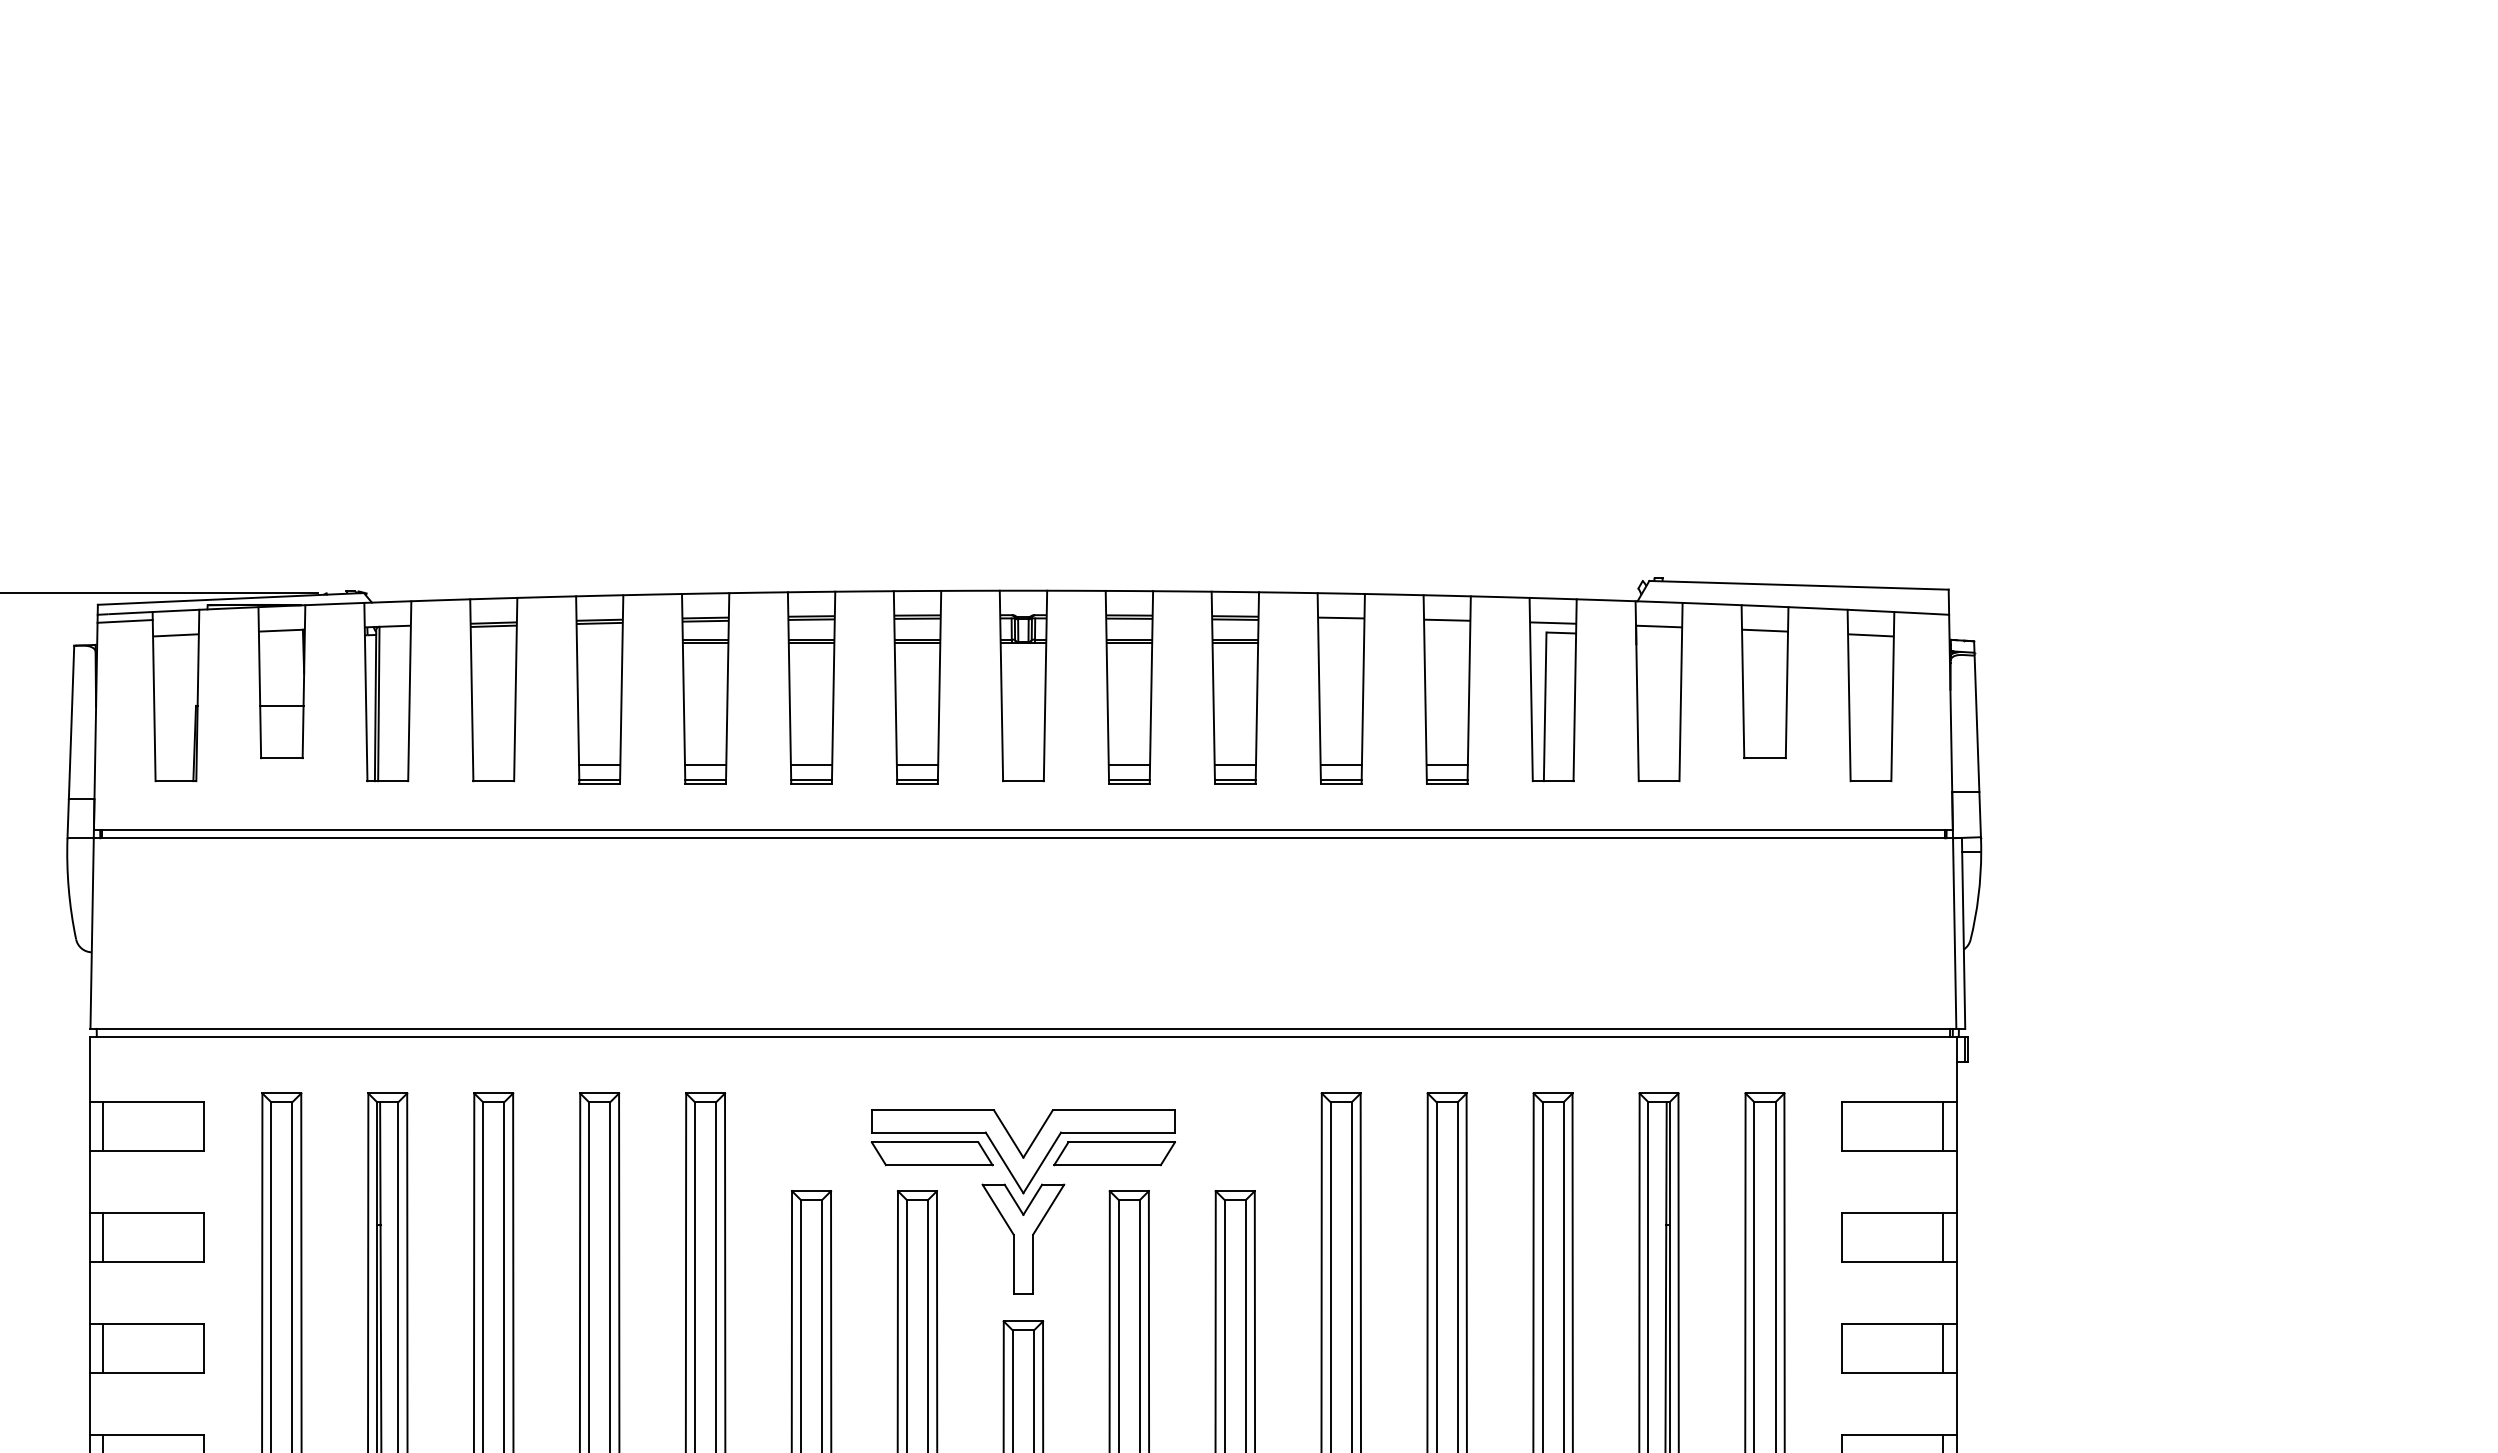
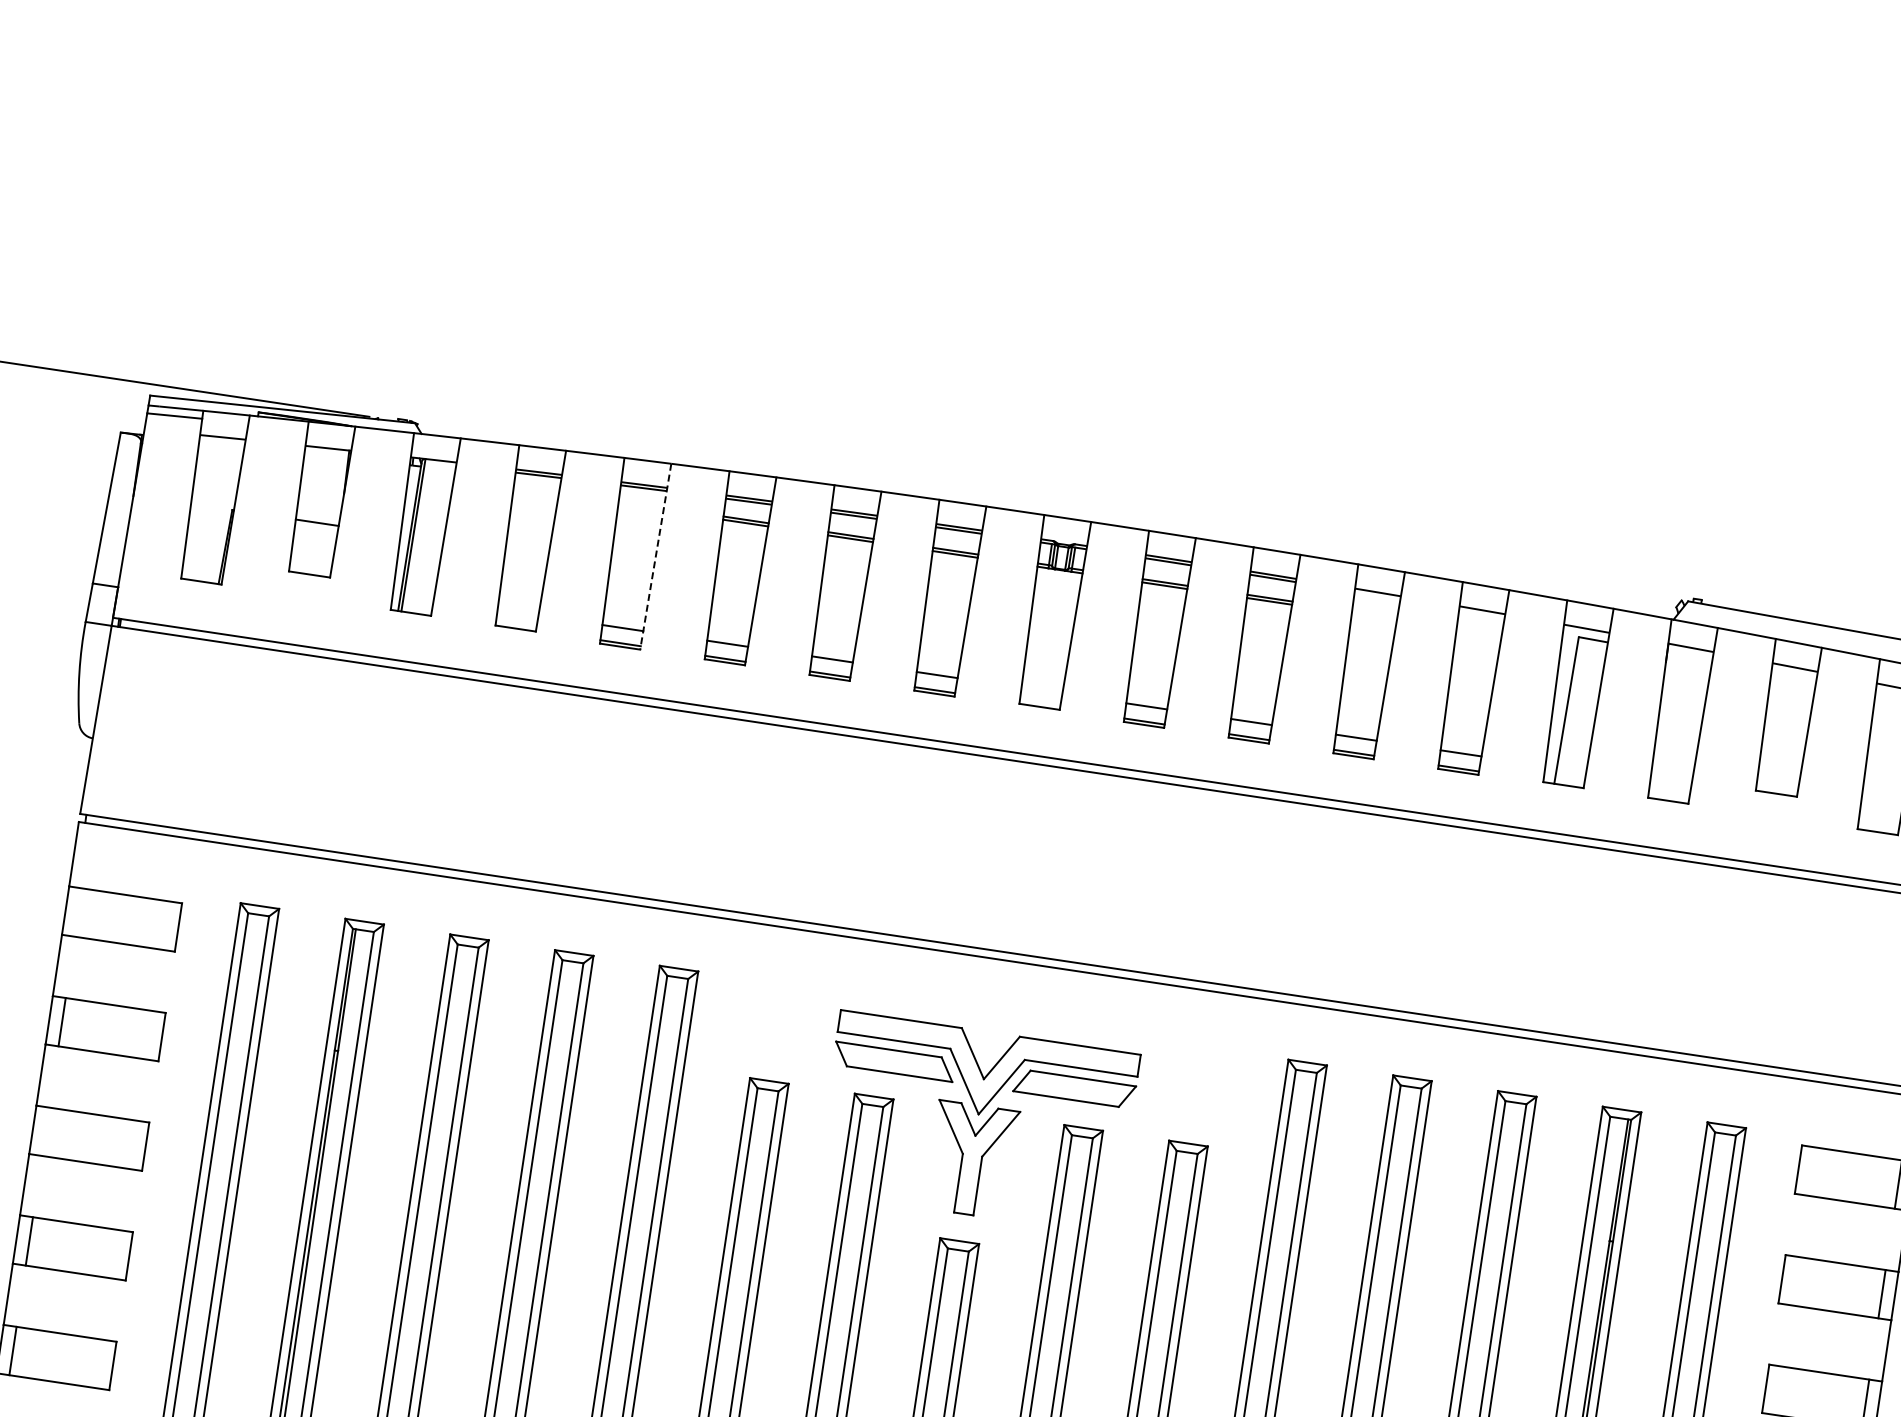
line: (621, 689) -> (655, 556), solid -> dashed
line: (103, 1126) -> (78, 912), removed
line: (103, 1347) -> (46, 1130), removed

